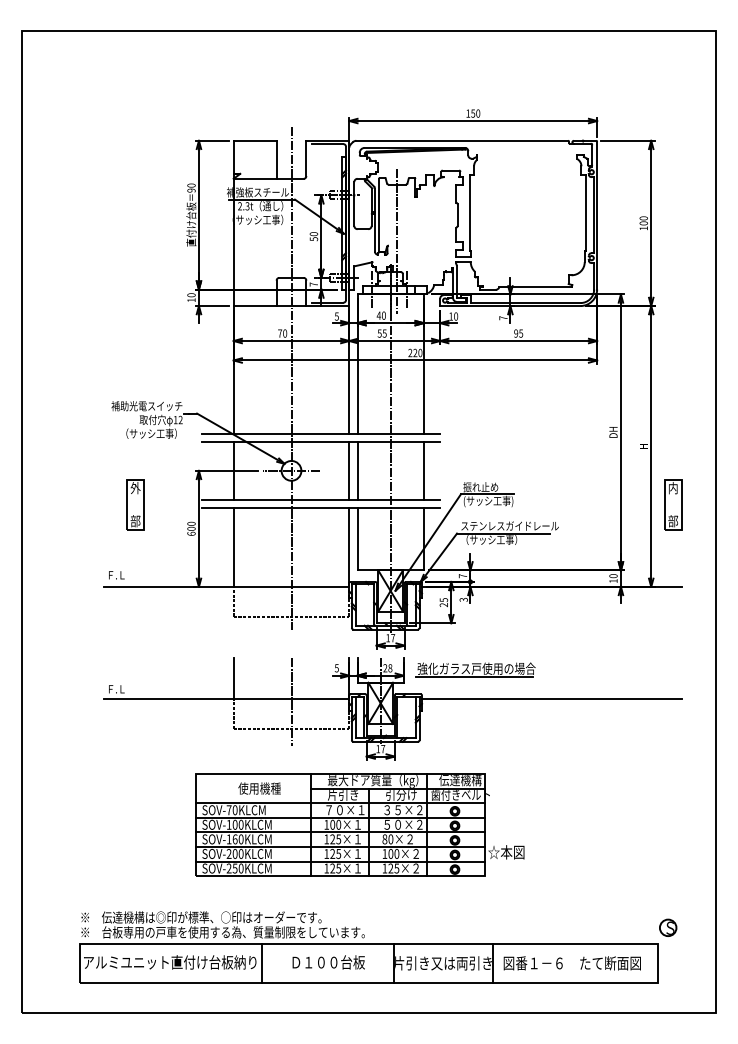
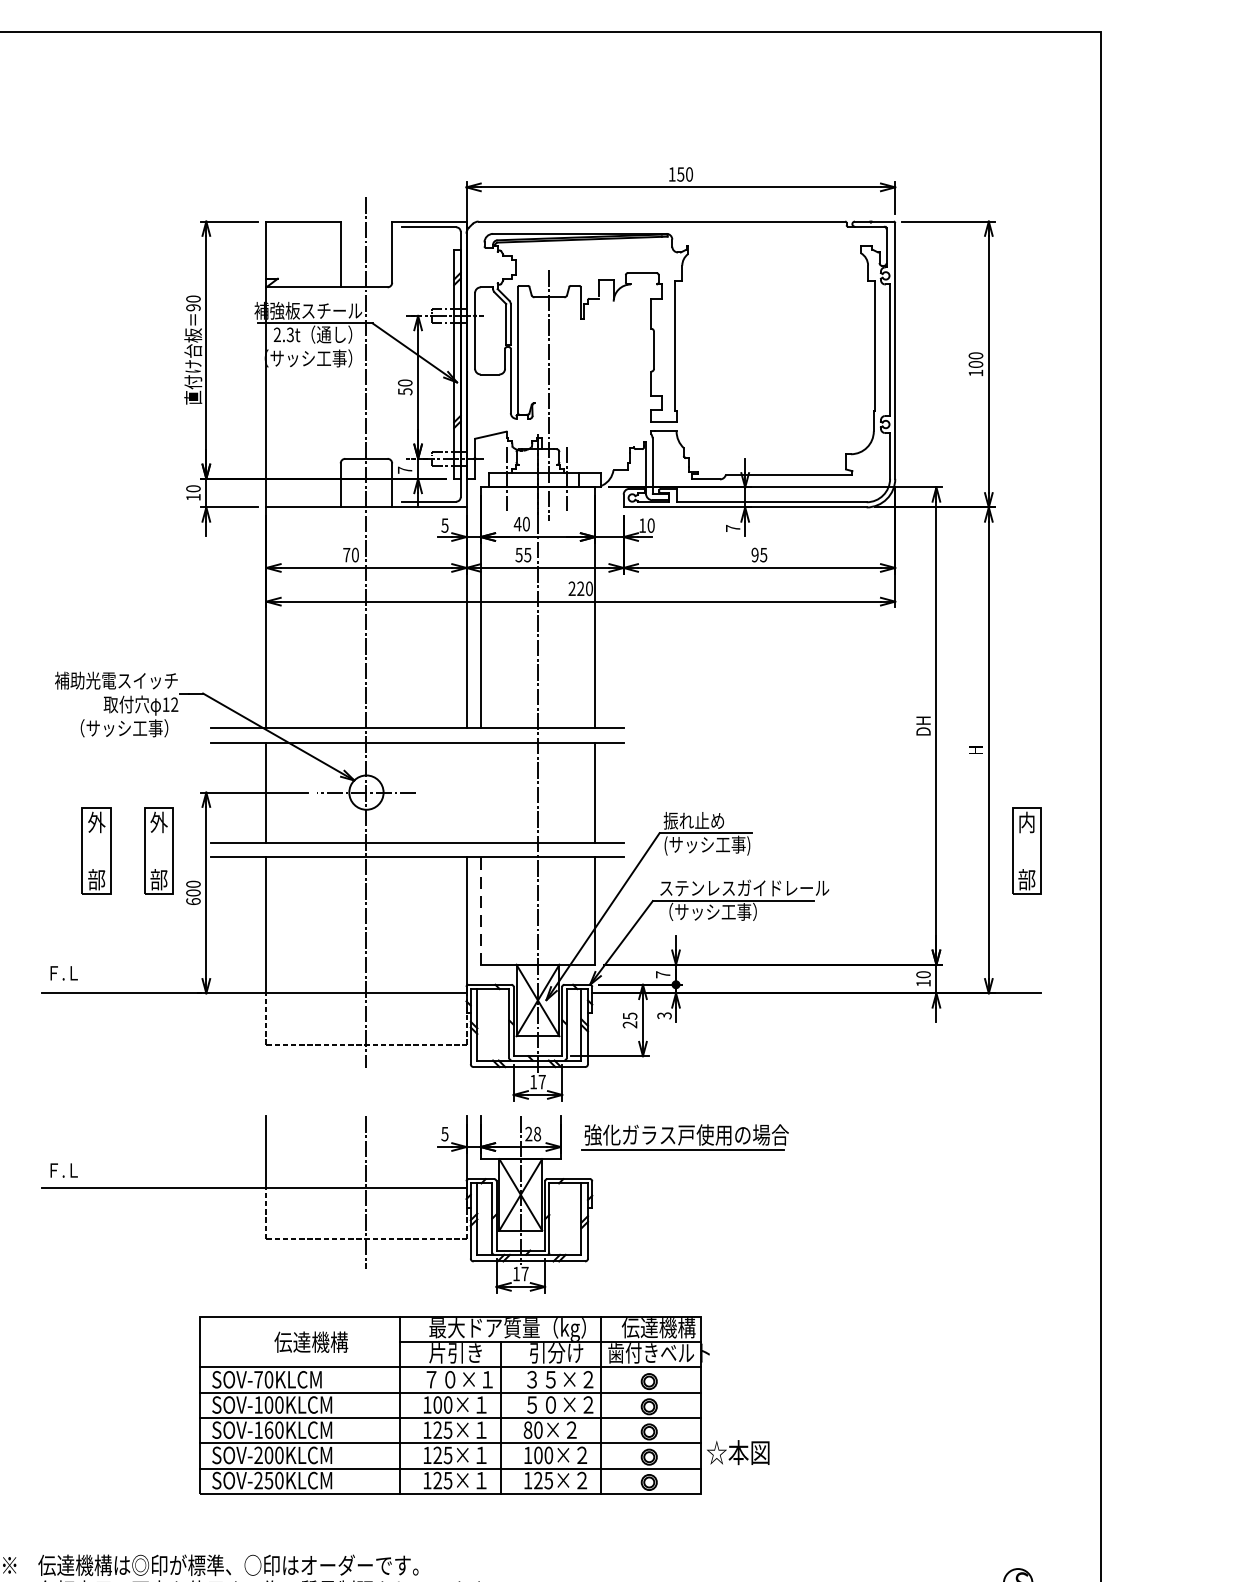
line: (349, 470) -> (466, 791), removed
line: (357, 470) -> (480, 791), removed
part: (171, 504) -> (158, 850), added
line: (357, 538) -> (480, 909), solid -> dashed
line: (551, 699) -> (816, 1188), removed
text: (260, 788) -> (312, 1342), 使用機種 -> 伝達機構

